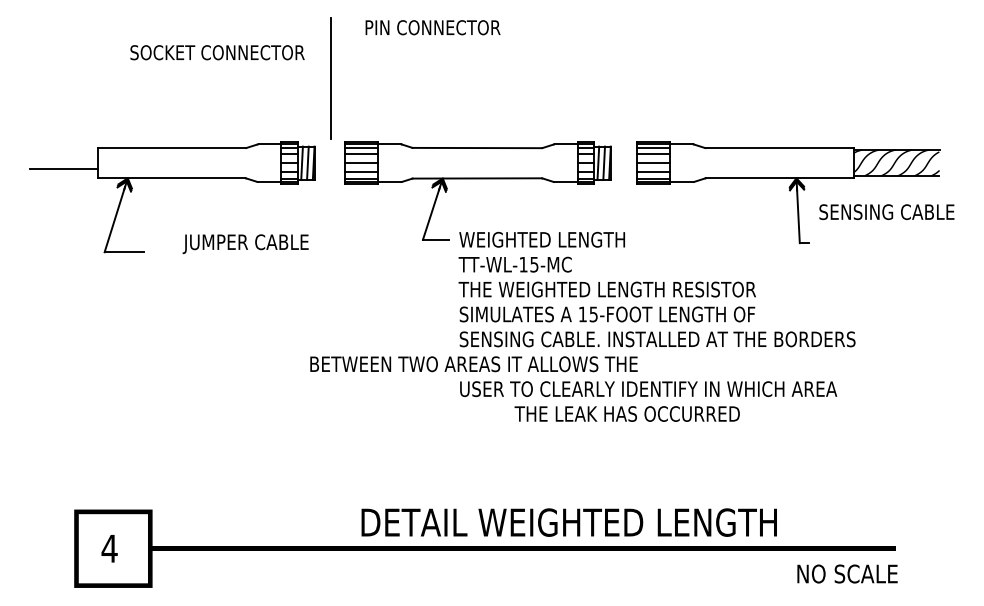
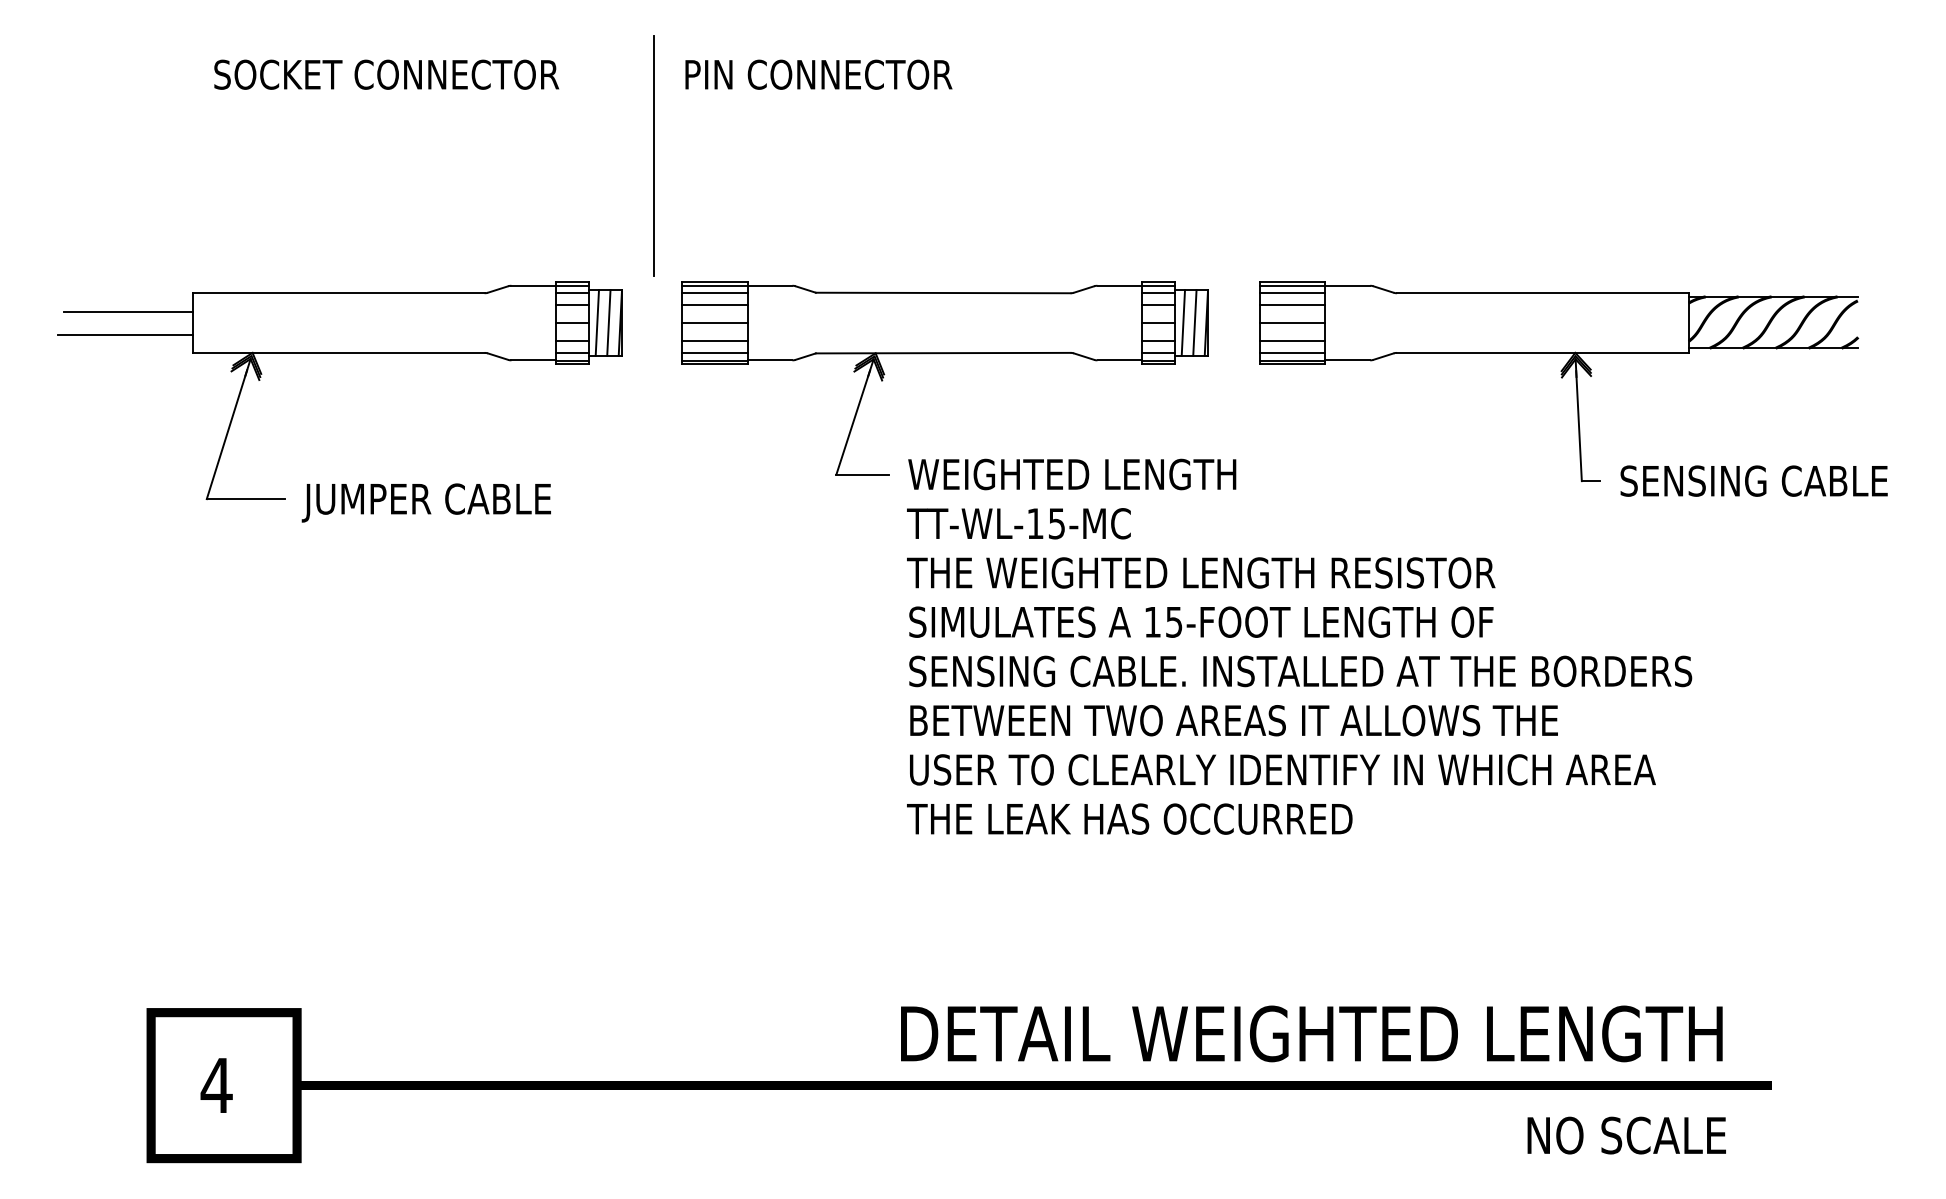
text: (432, 27) -> (817, 74), moved
text: (217, 52) -> (386, 74), moved
line: (64, 157) -> (127, 311), added
text: (886, 212) -> (1753, 481), moved
text: (245, 244) -> (426, 503), moved
text: (473, 364) -> (1233, 721), moved
text: (626, 413) -> (1128, 818), moved
text: (568, 522) -> (1310, 1033), moved
text: (847, 573) -> (1626, 1134), moved

